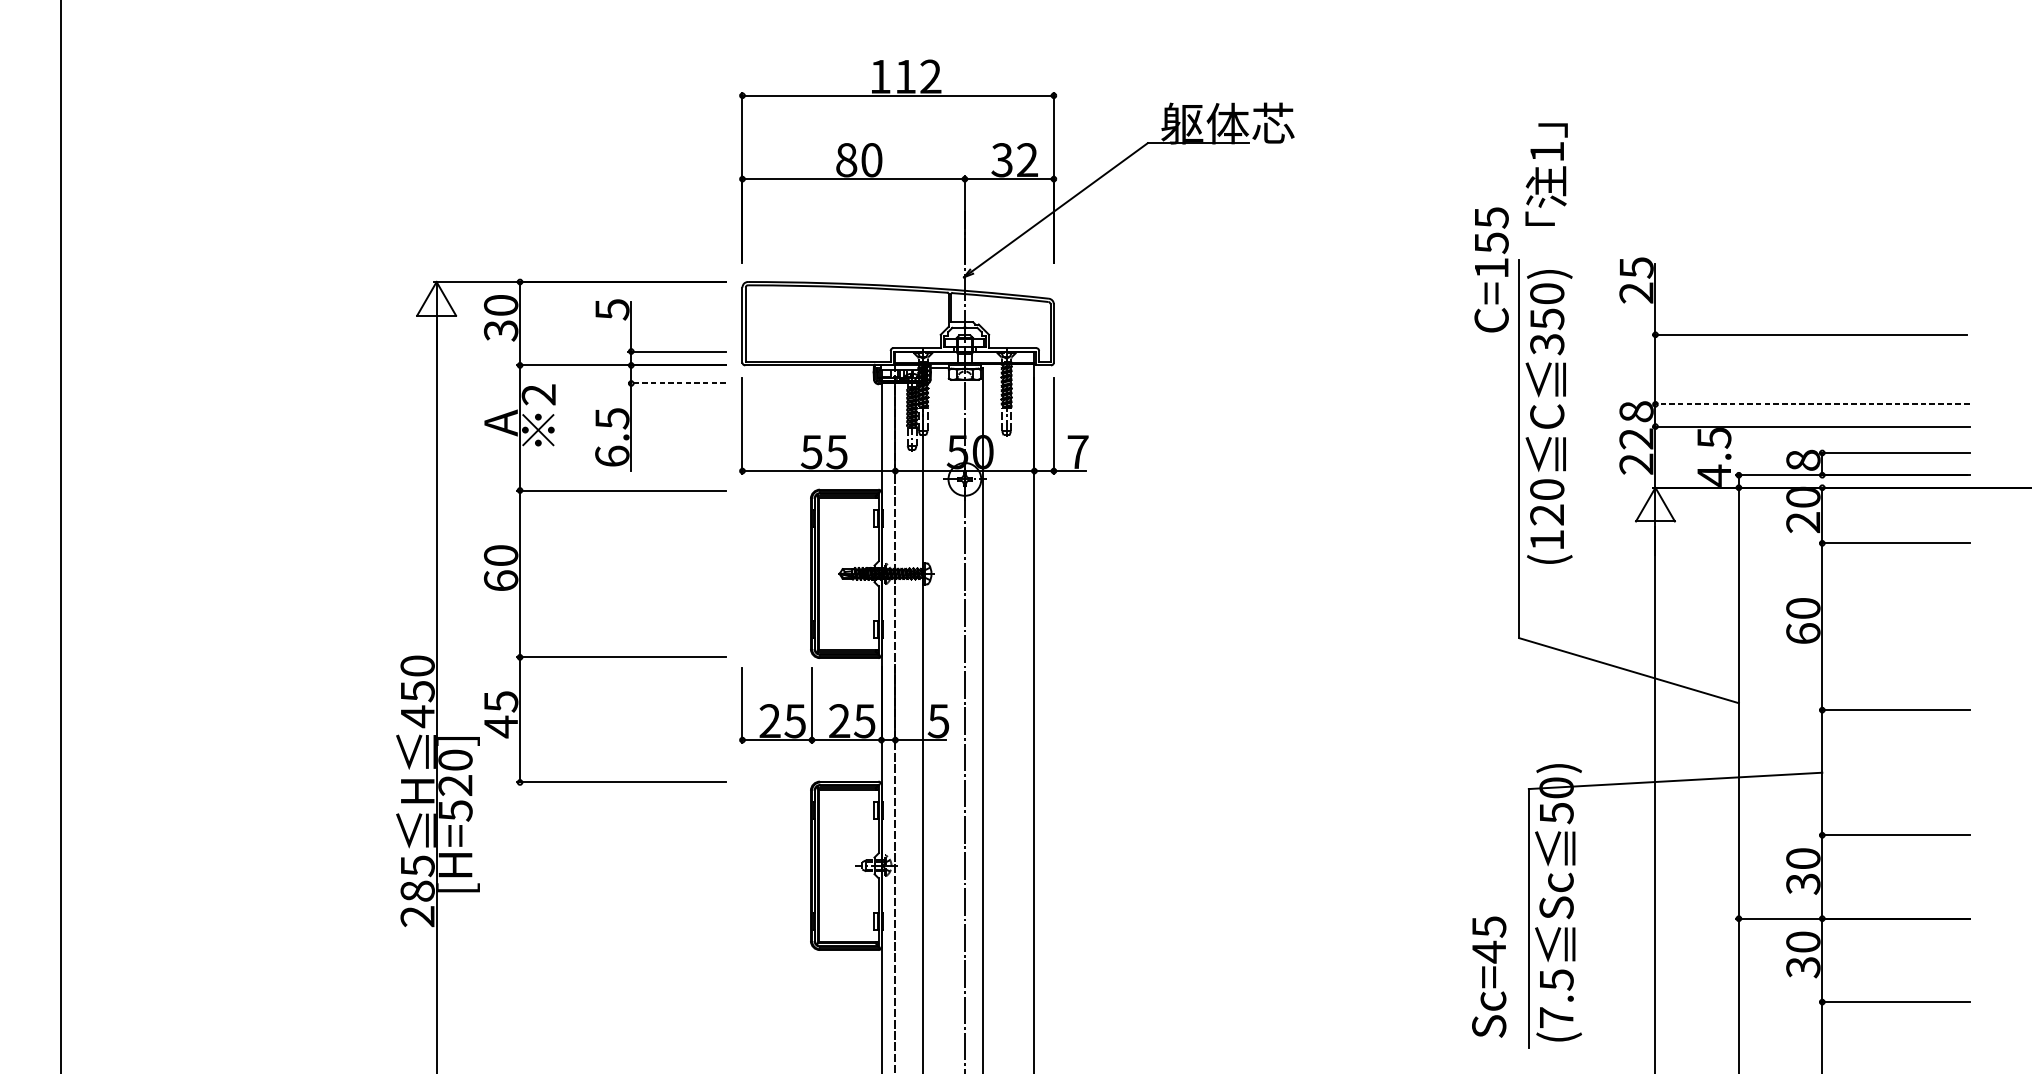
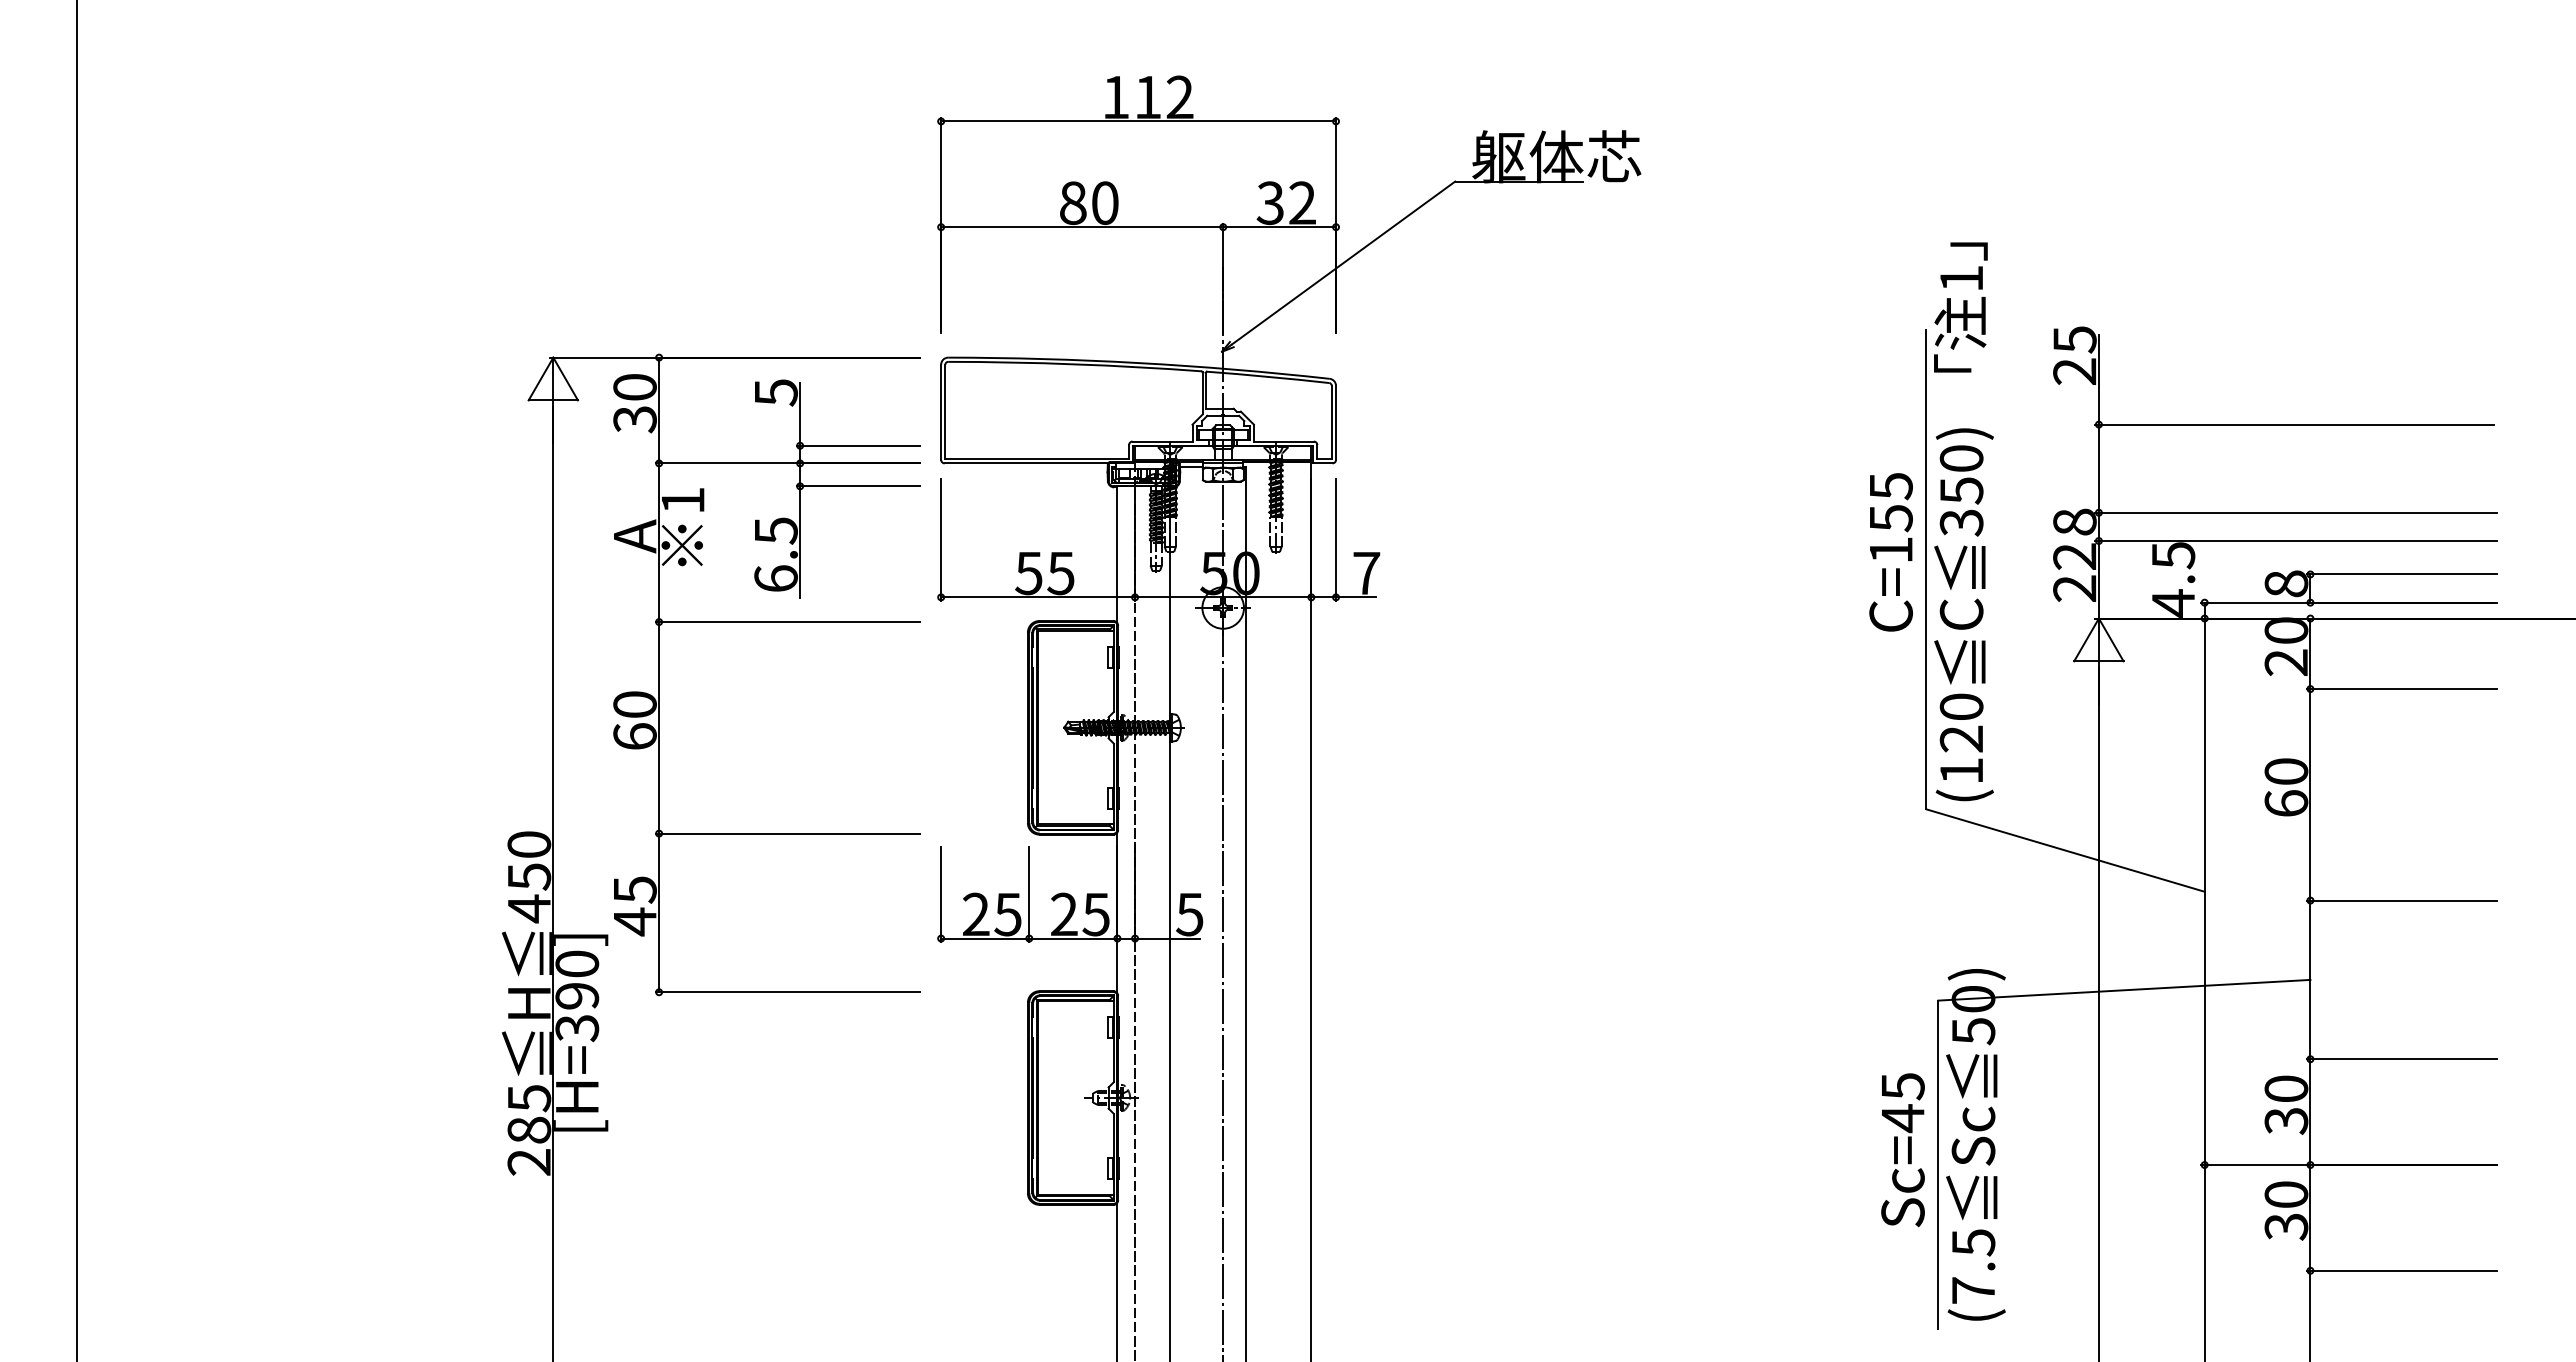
text: (1491, 270) -> (1890, 552), moved
text: (1548, 343) -> (1963, 521), moved
line: (677, 383) -> (858, 486), dashed -> solid
text: (538, 394) -> (682, 500), 2 -> 1
line: (1811, 404) -> (2296, 512), dashed -> solid
text: (455, 798) -> (577, 1012), [H=520] -> [H=390]
text: (1488, 977) -> (1902, 1150), moved

